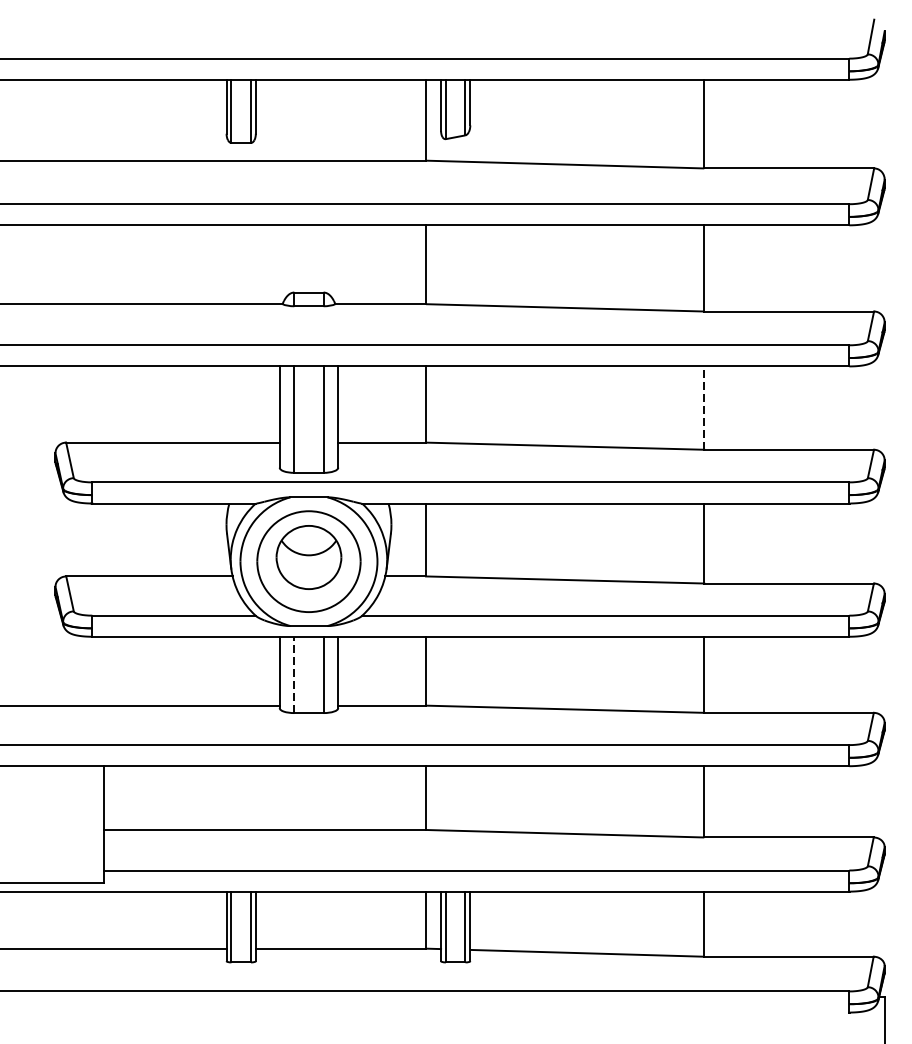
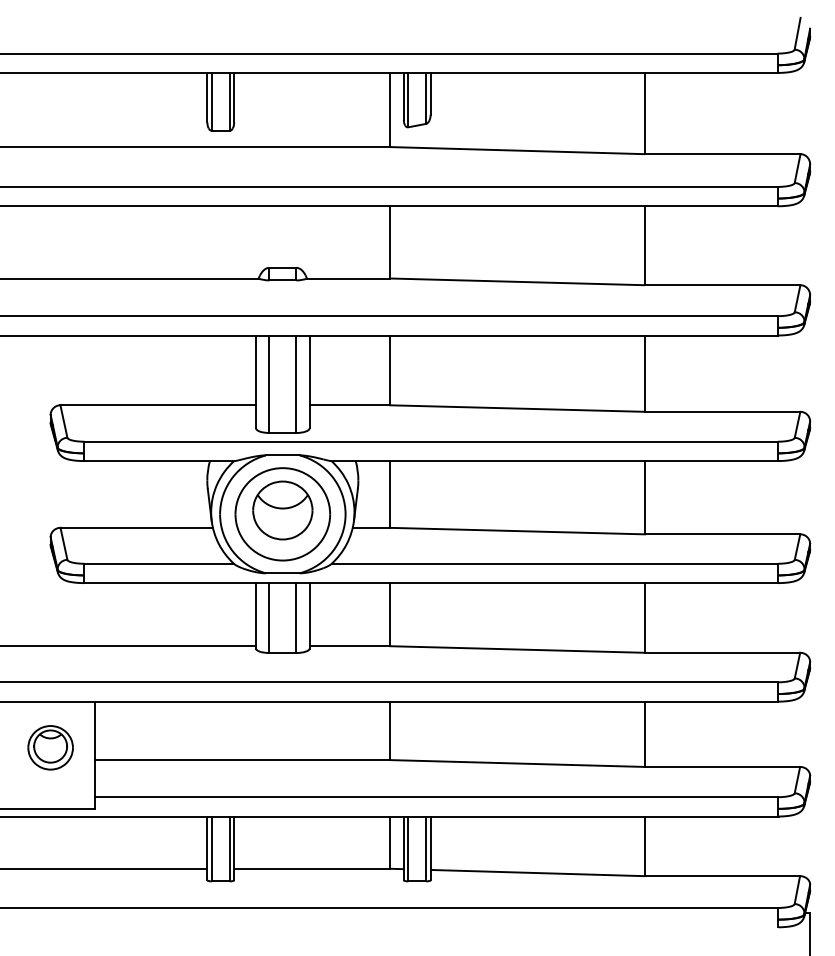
line: (703, 407) -> (644, 373), dashed -> solid
line: (294, 675) -> (269, 618), dashed -> solid
part: (55, 816) -> (50, 747), added

